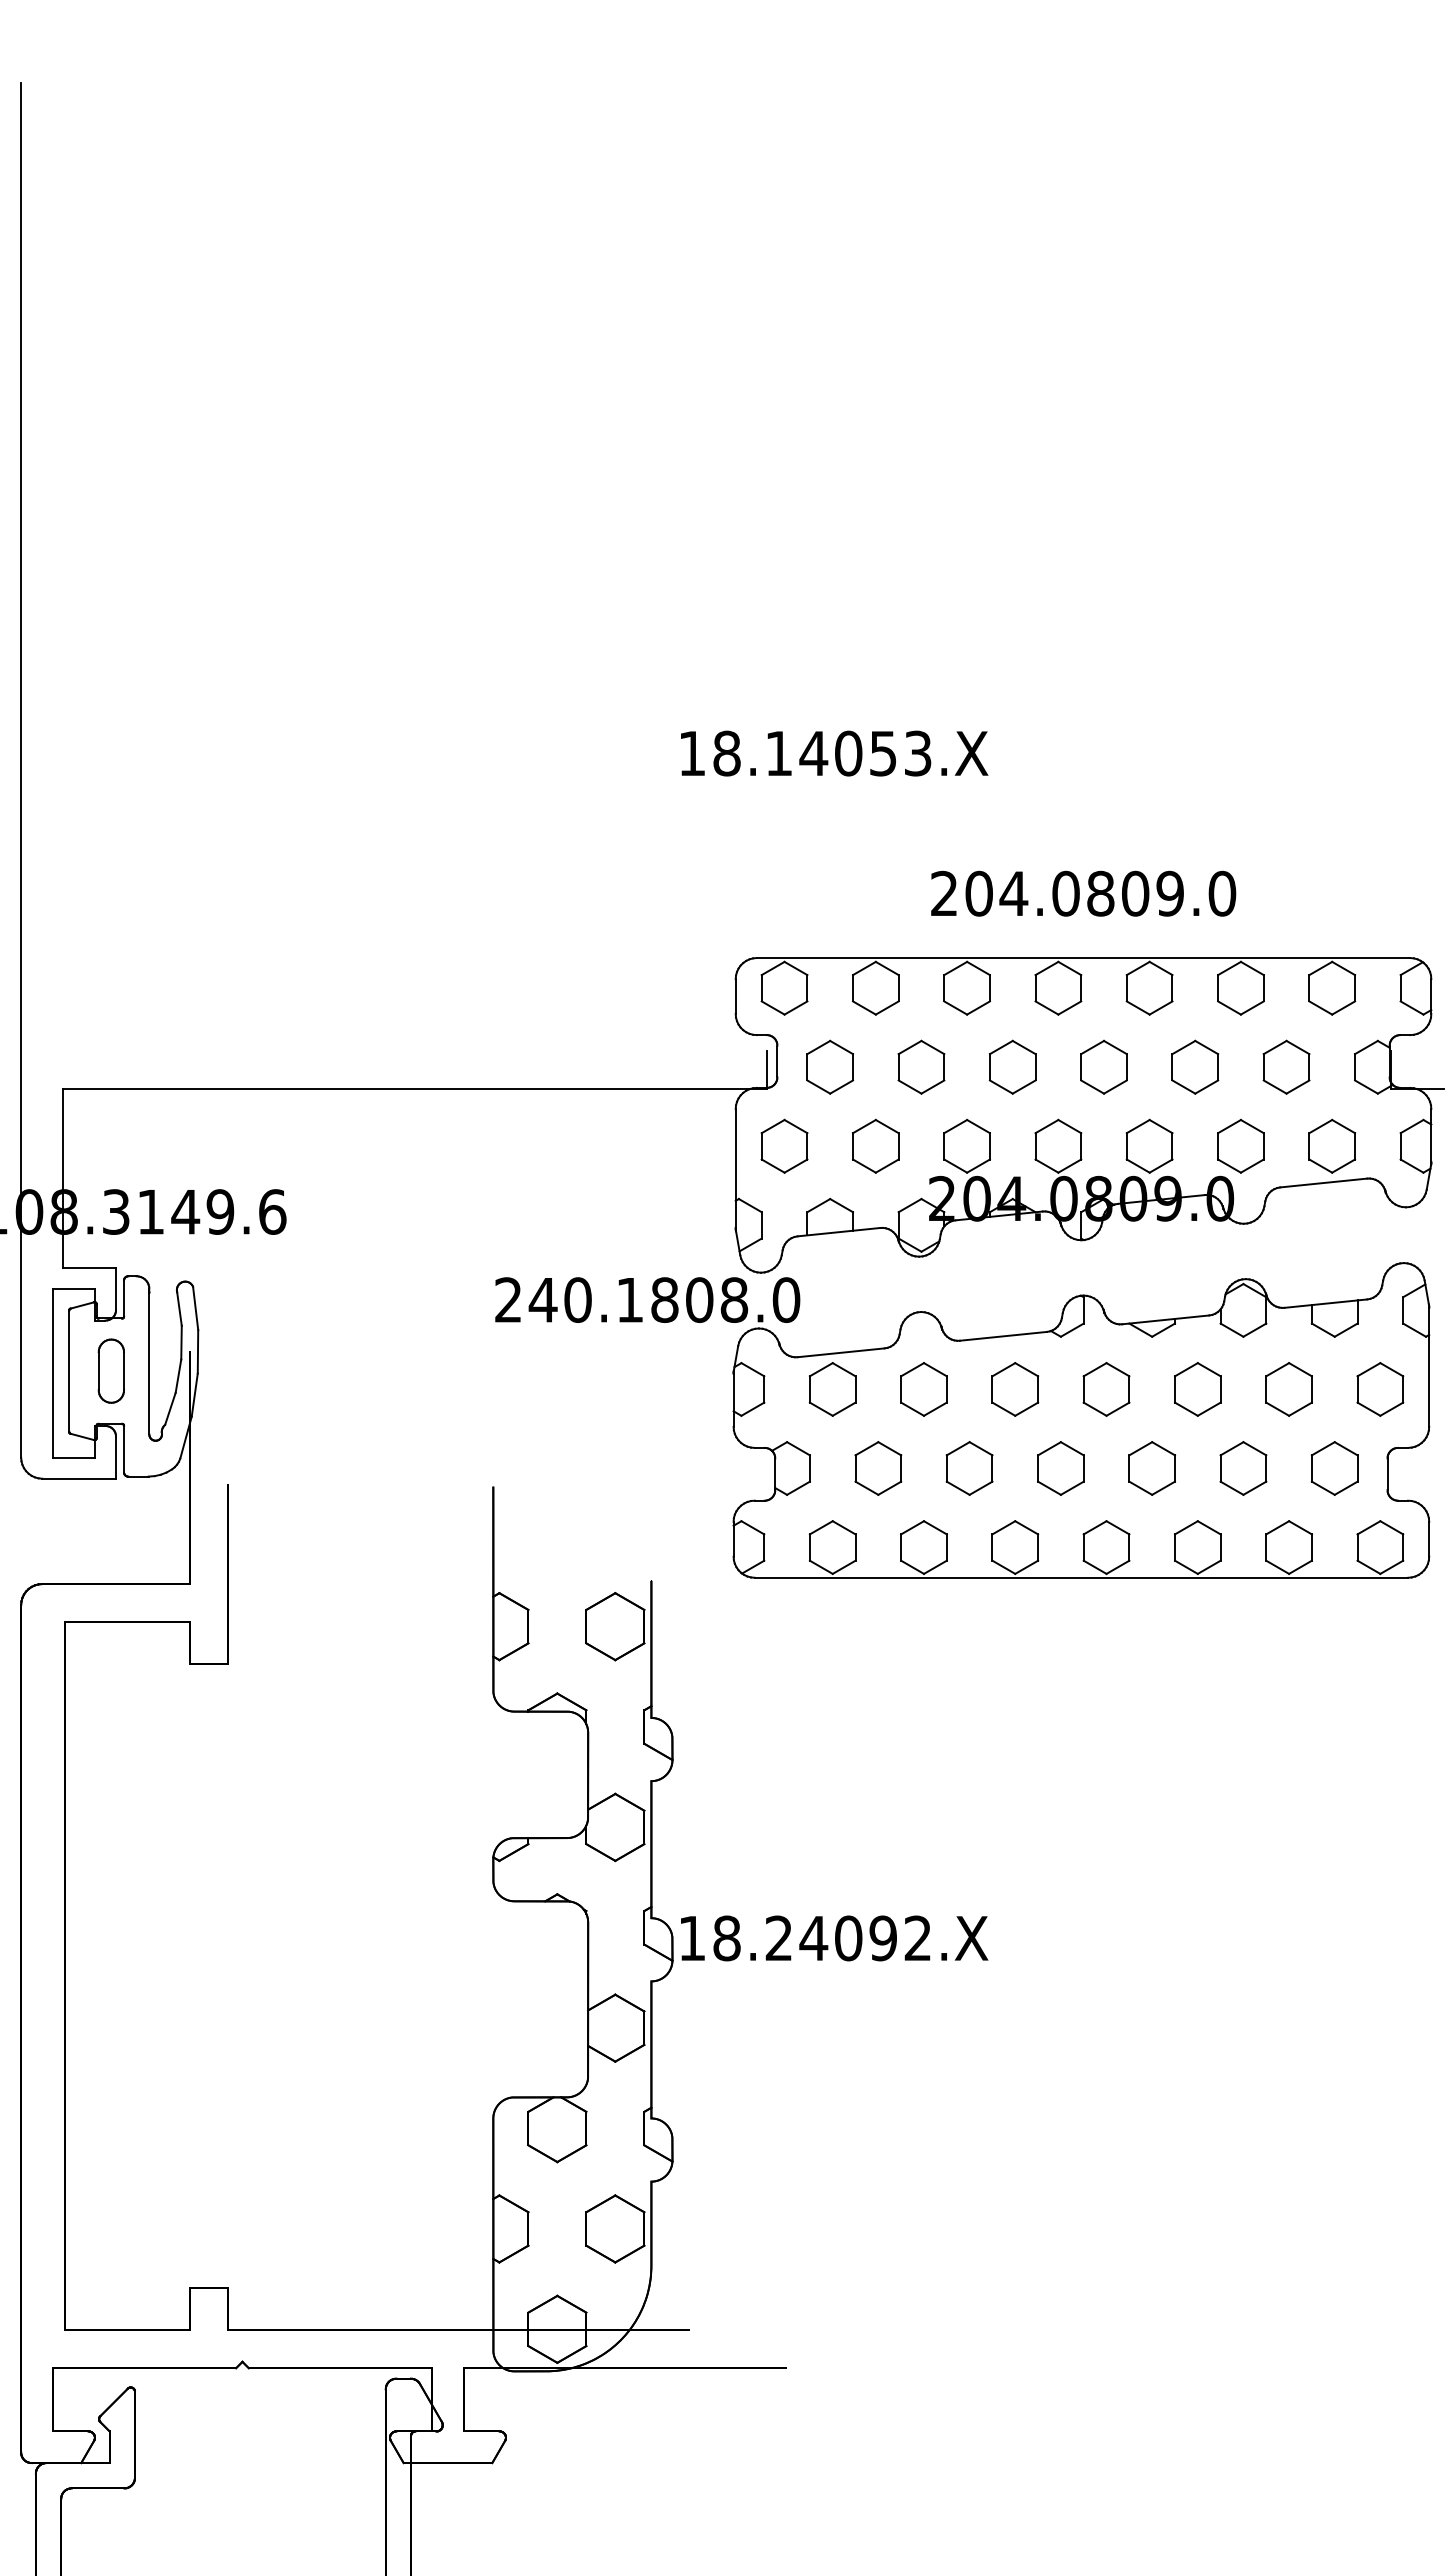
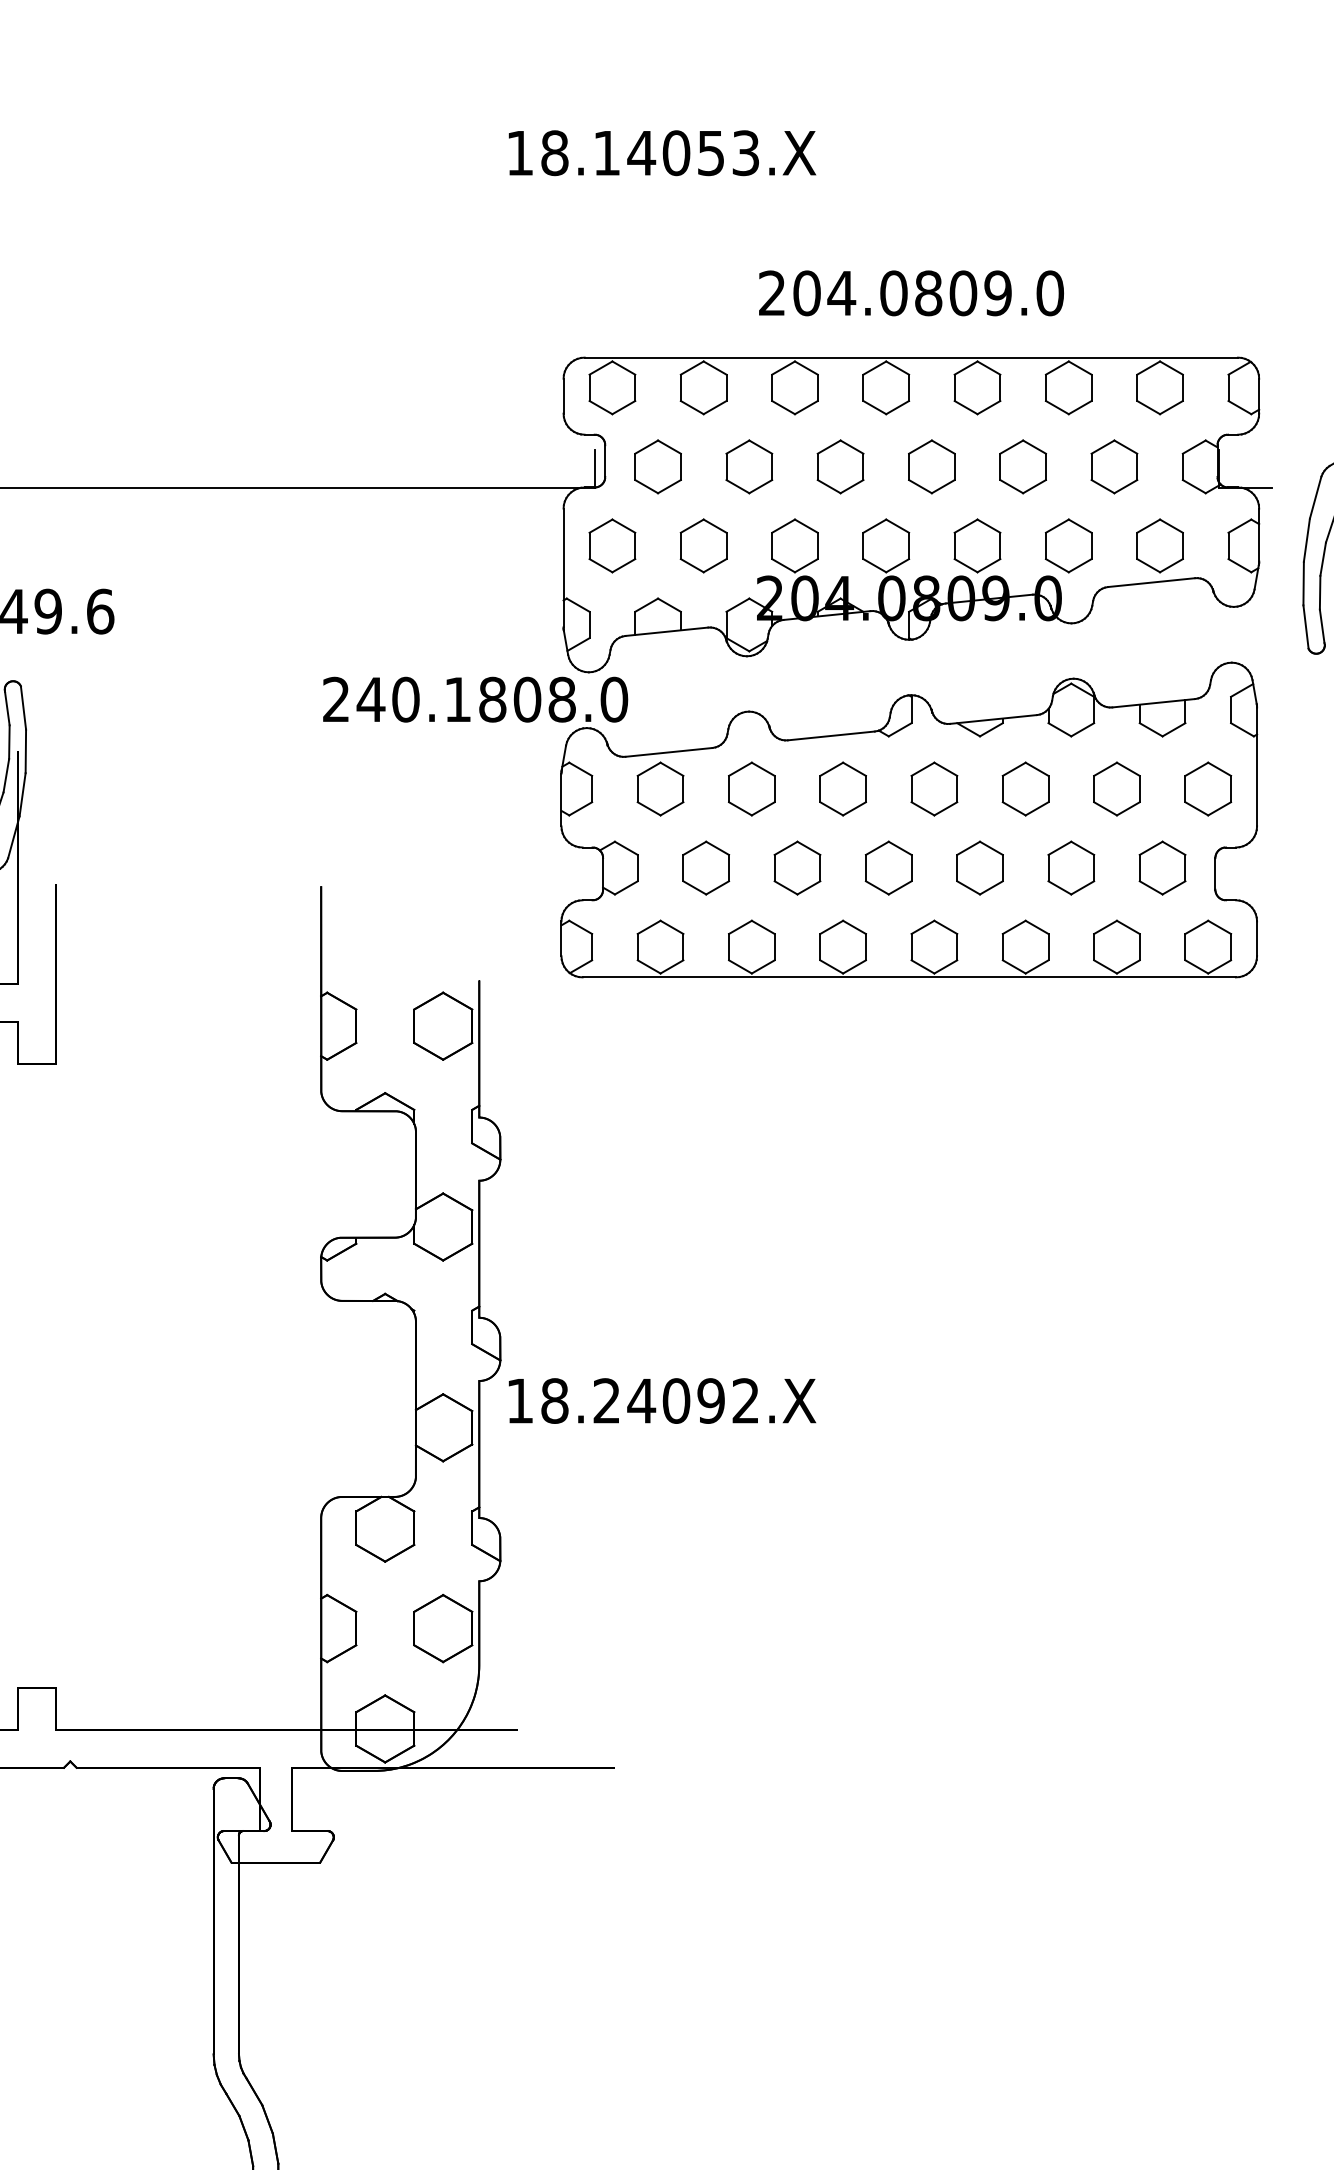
text: (834, 1938) -> (662, 1401), moved

